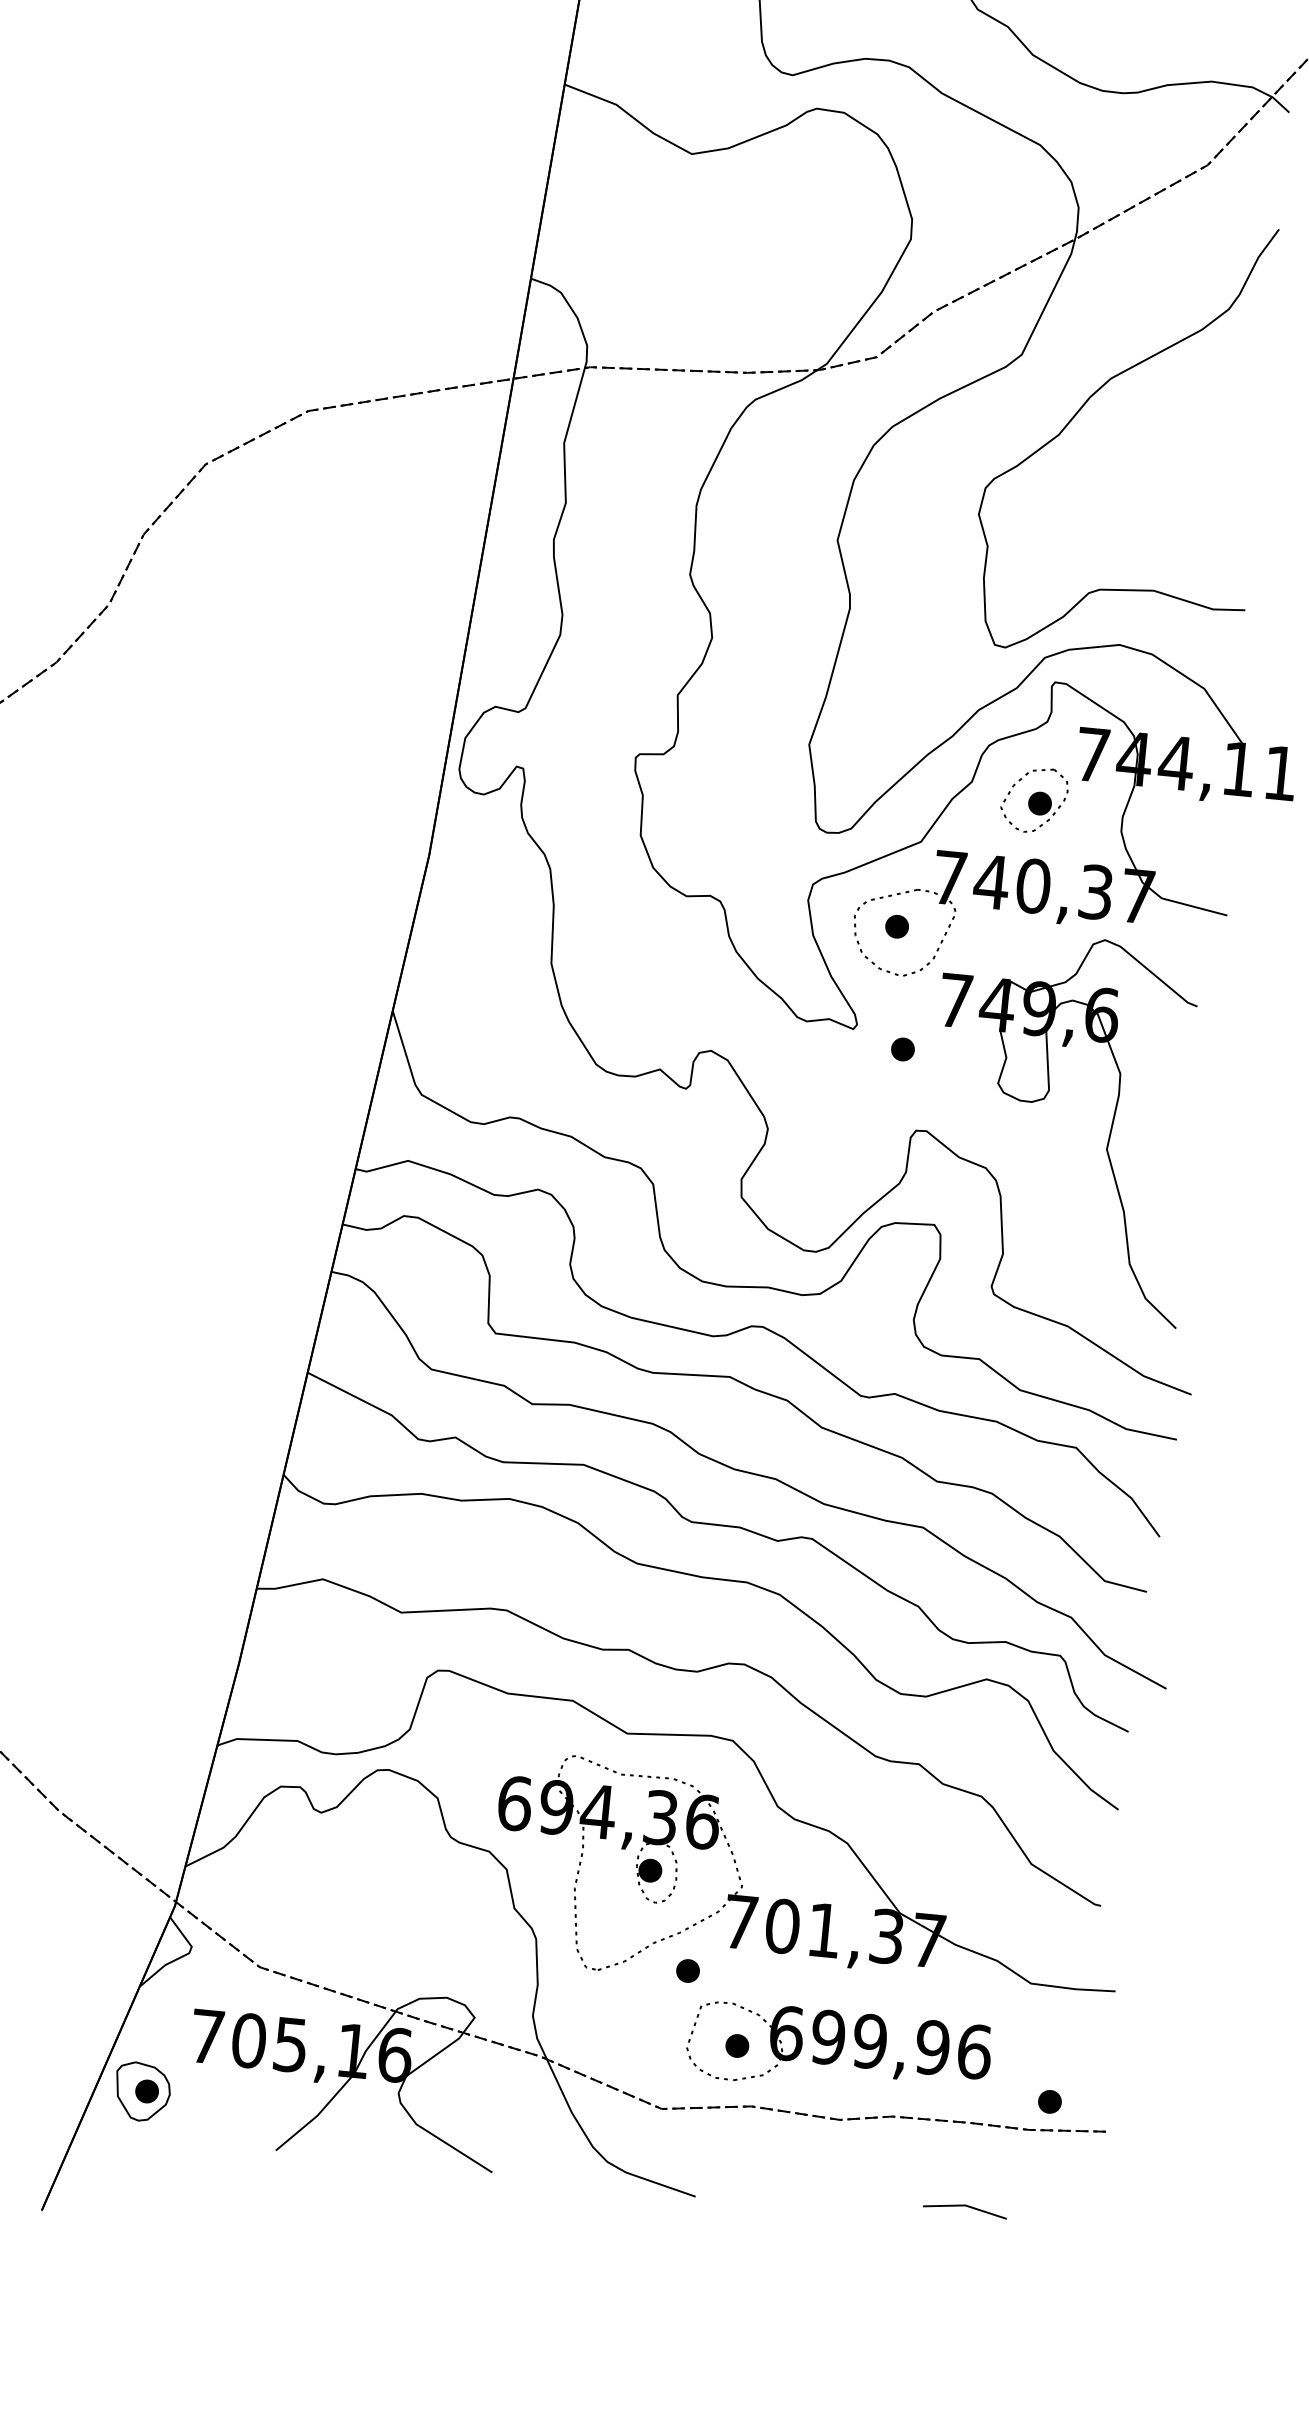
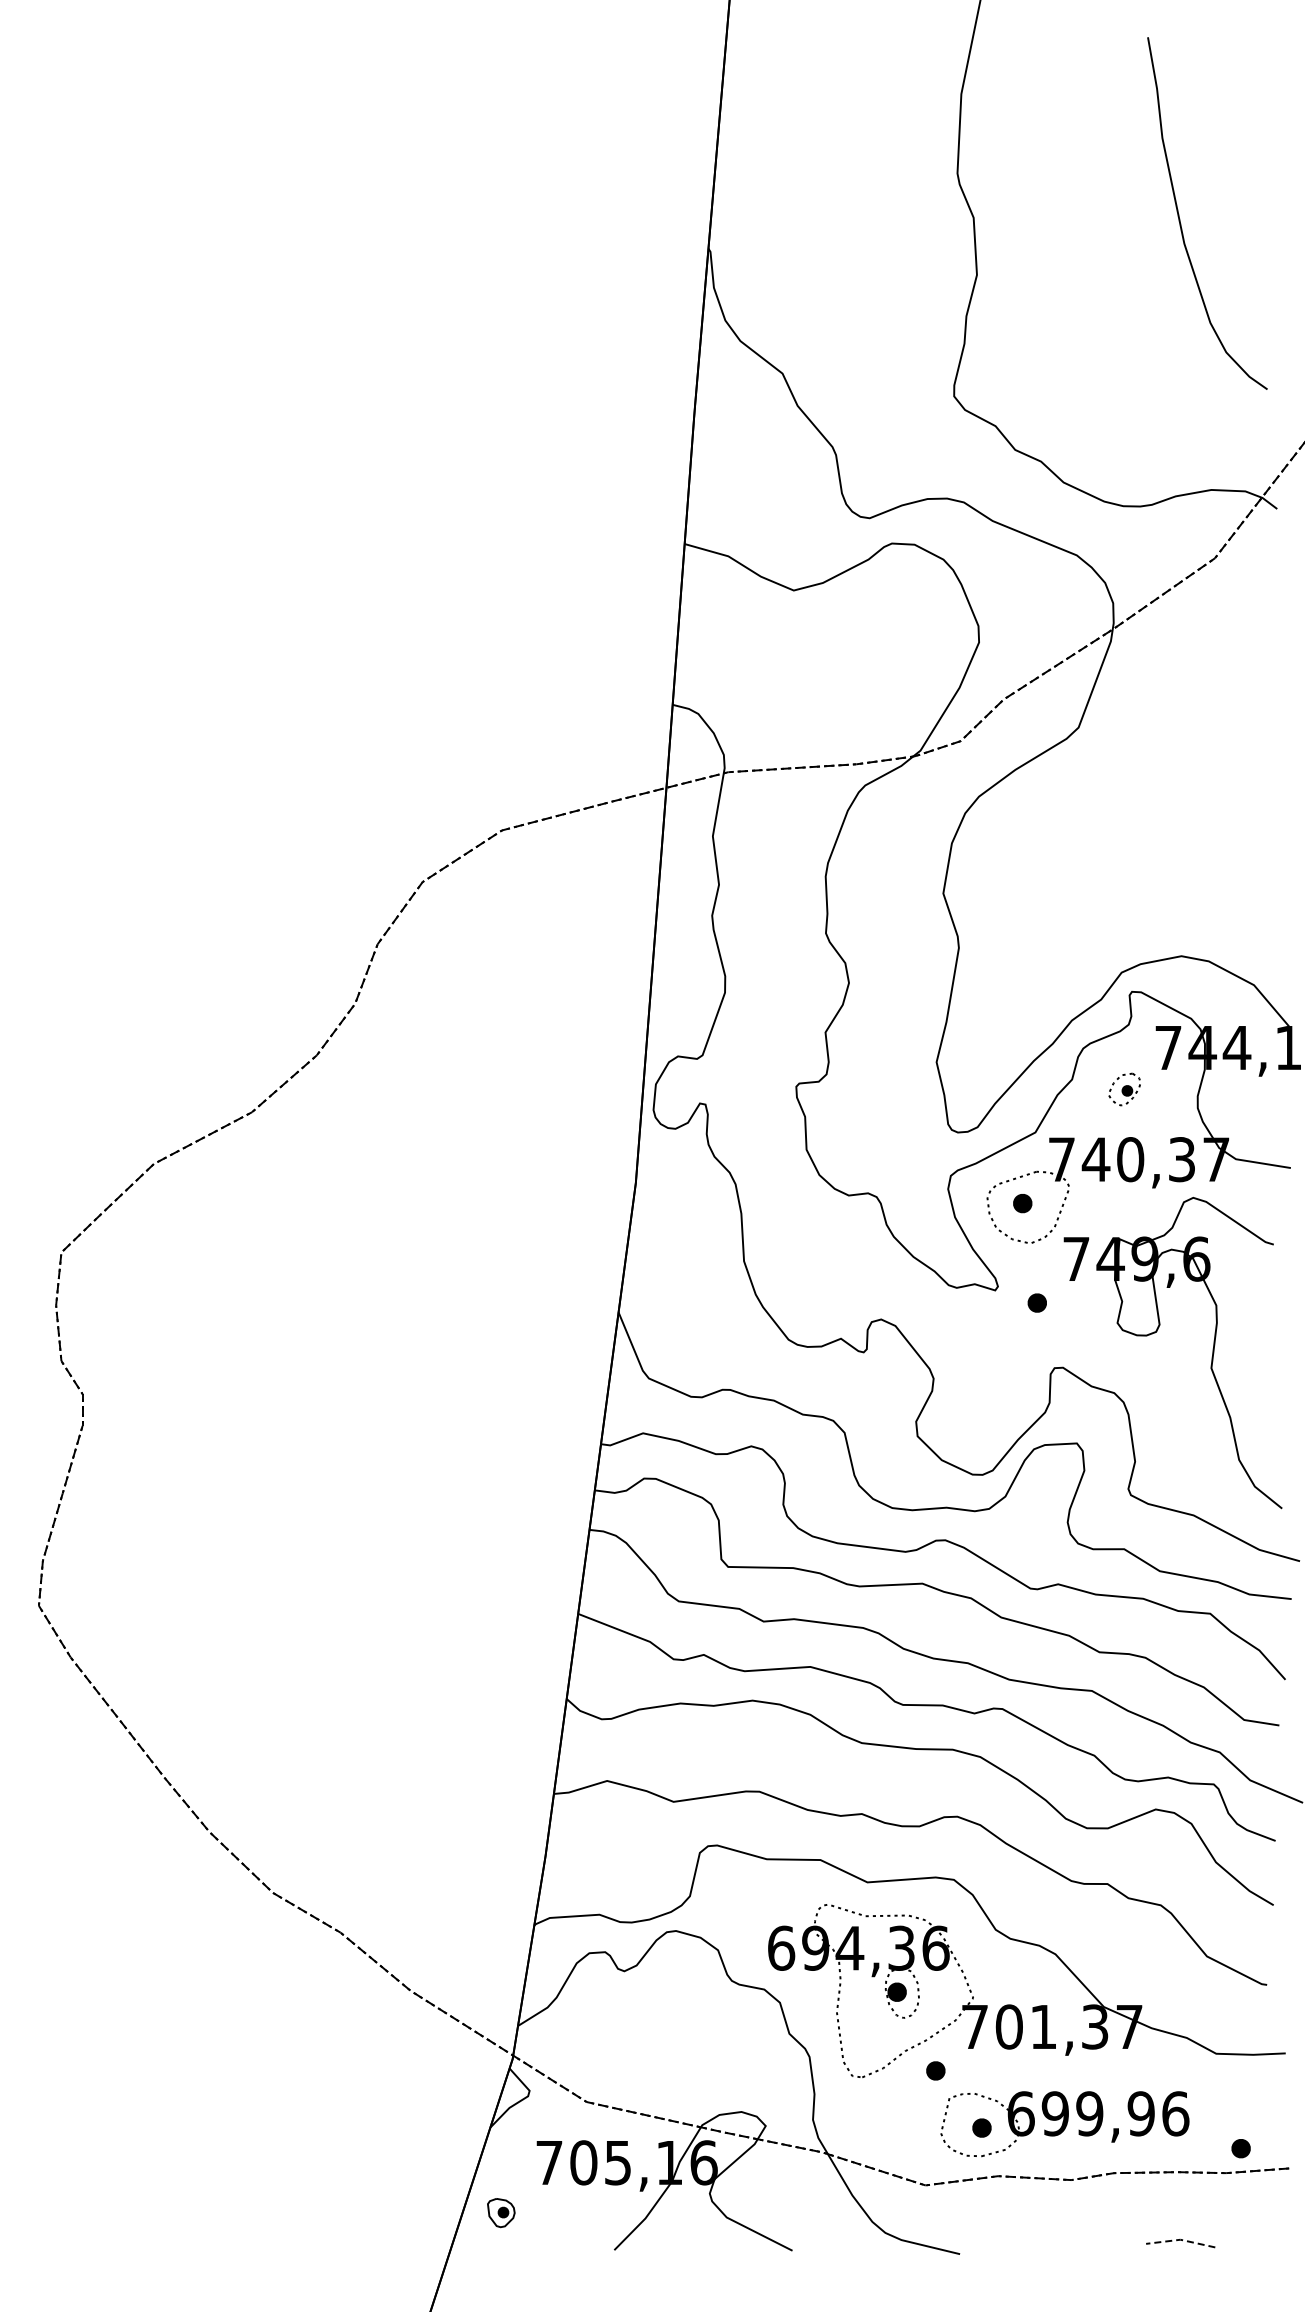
curve: (1085, 405) -> (1134, 763), removed
part: (1034, 800) -> (1124, 1089), size x0.6
part: (143, 2091) -> (501, 2212), size x0.6
line: (965, 2205) -> (1180, 2239), solid -> dashed

